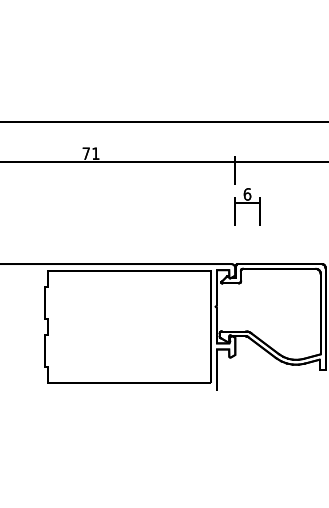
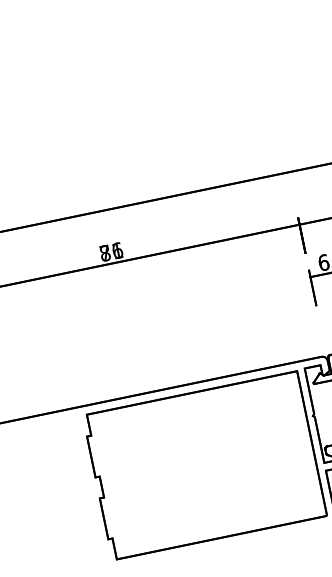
text: (90, 153) -> (110, 251), 71 -> 86

